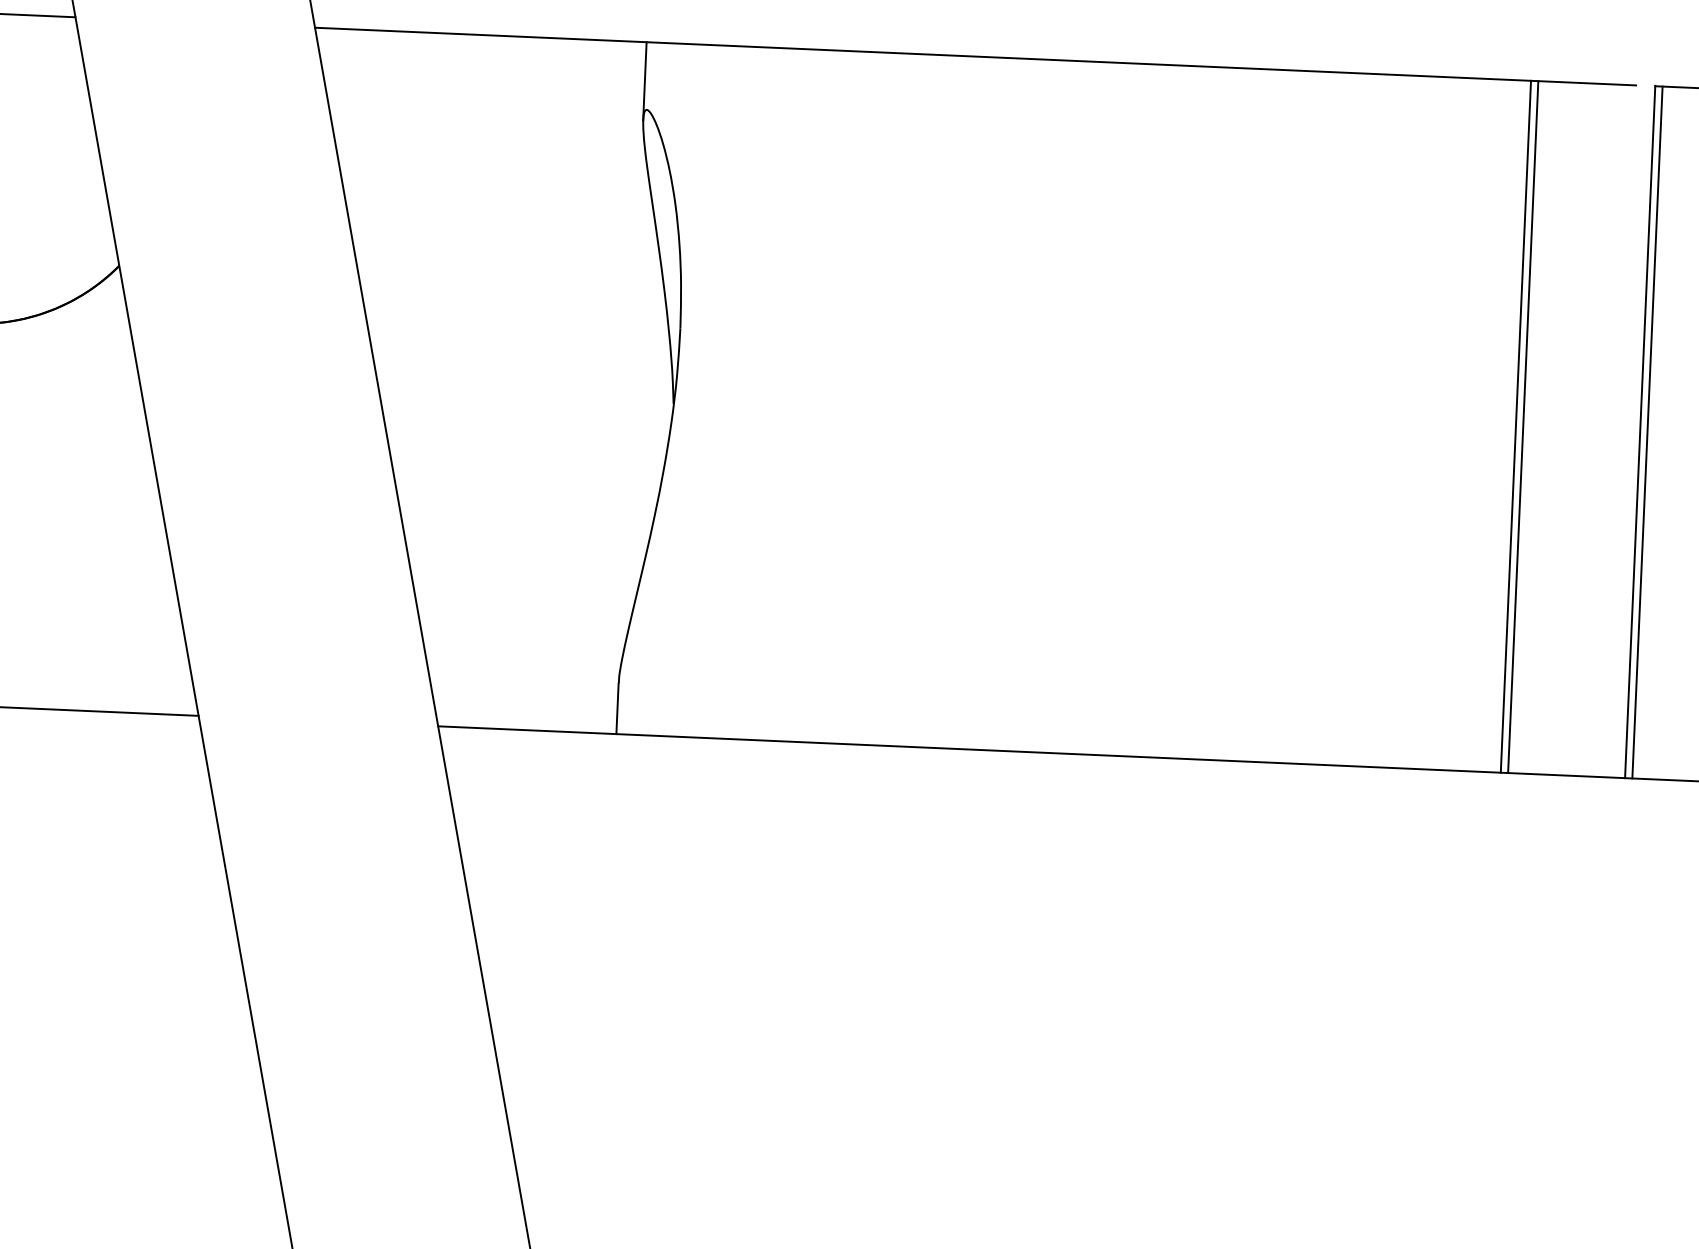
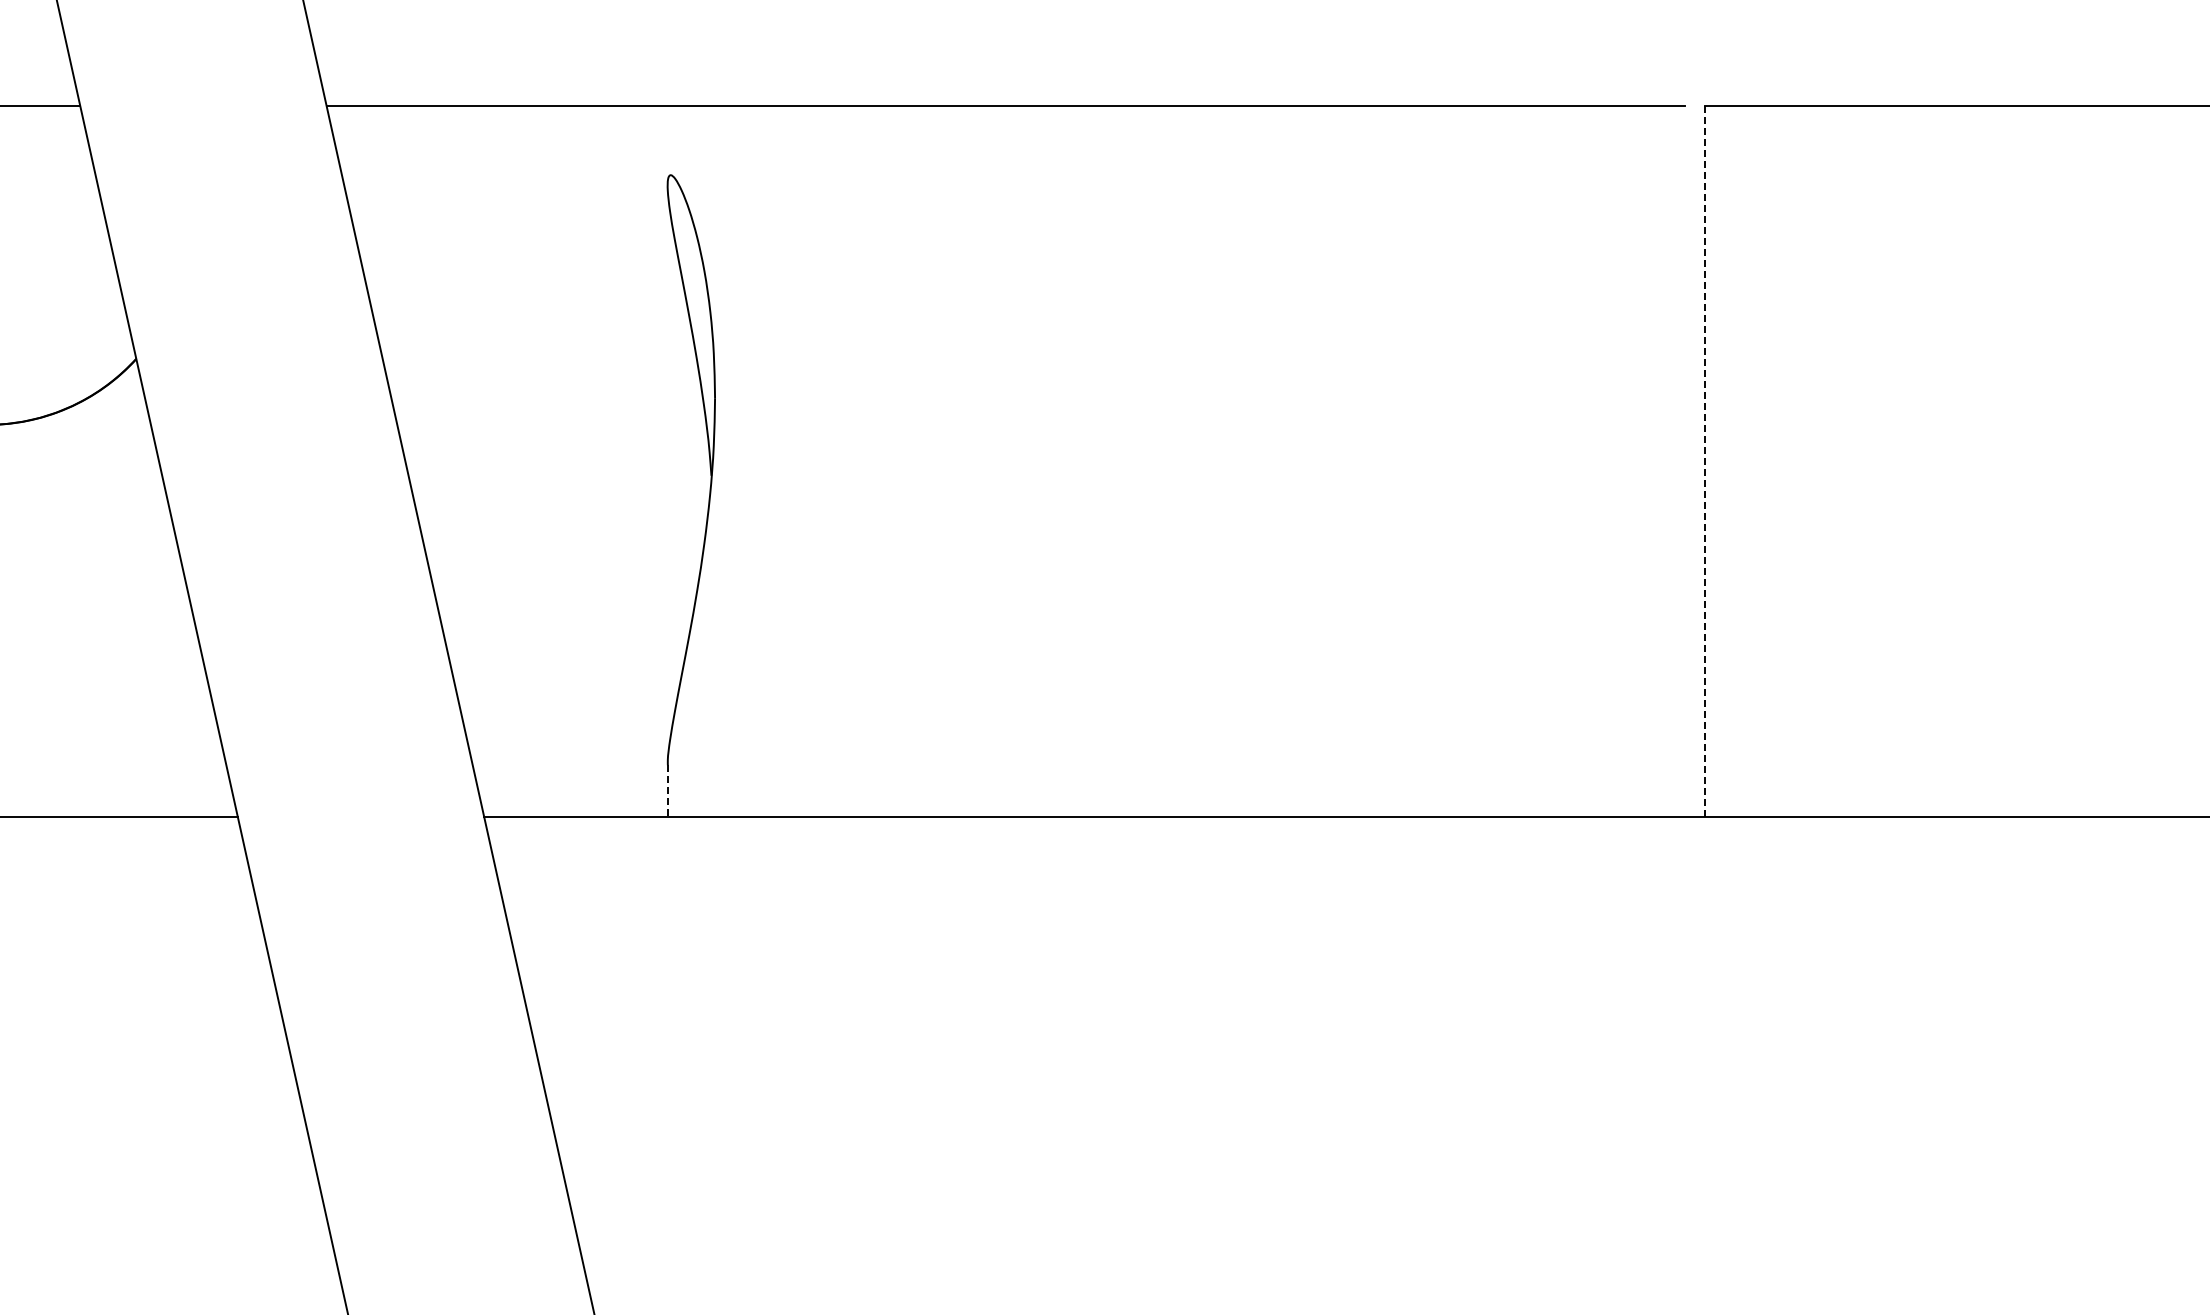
line: (644, 80) -> (667, 145), removed
line: (1516, 426) -> (1577, 461), removed
line: (1523, 427) -> (1584, 461), removed
line: (1639, 432) -> (1704, 461), solid -> dashed
line: (1647, 432) -> (1712, 461), removed
line: (617, 709) -> (667, 791), solid -> dashed

